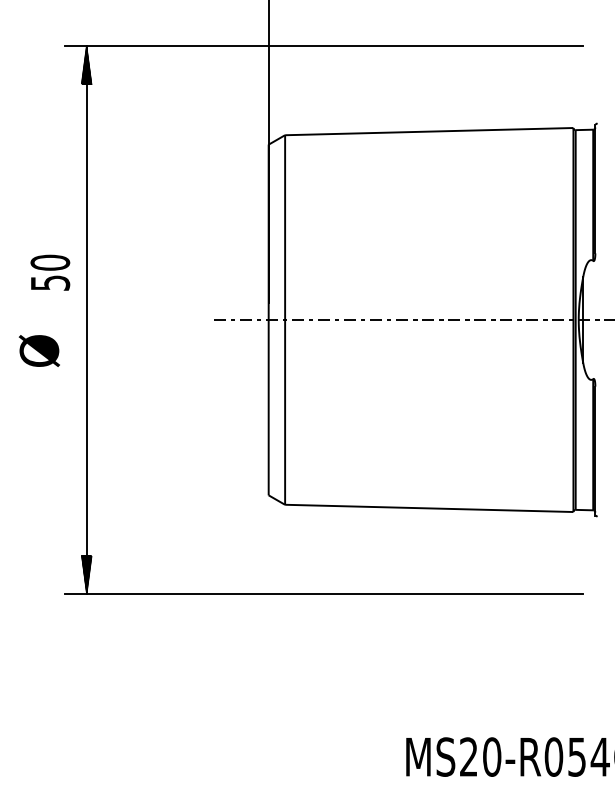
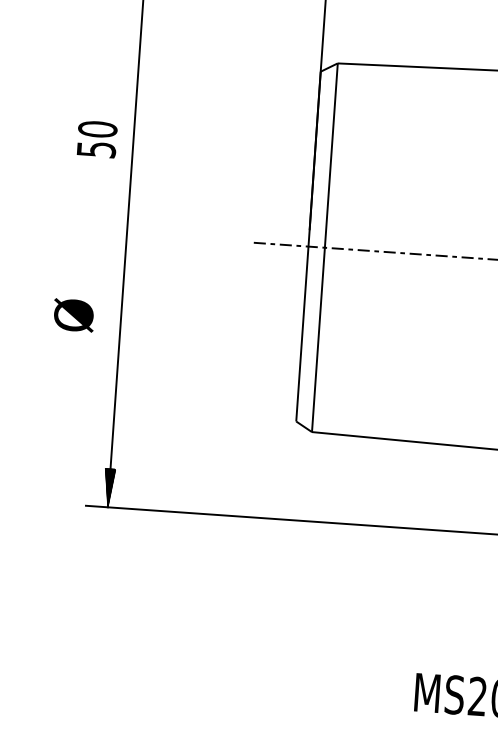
text: (50, 272) -> (97, 139), moved
text: (38, 350) -> (72, 314), moved

